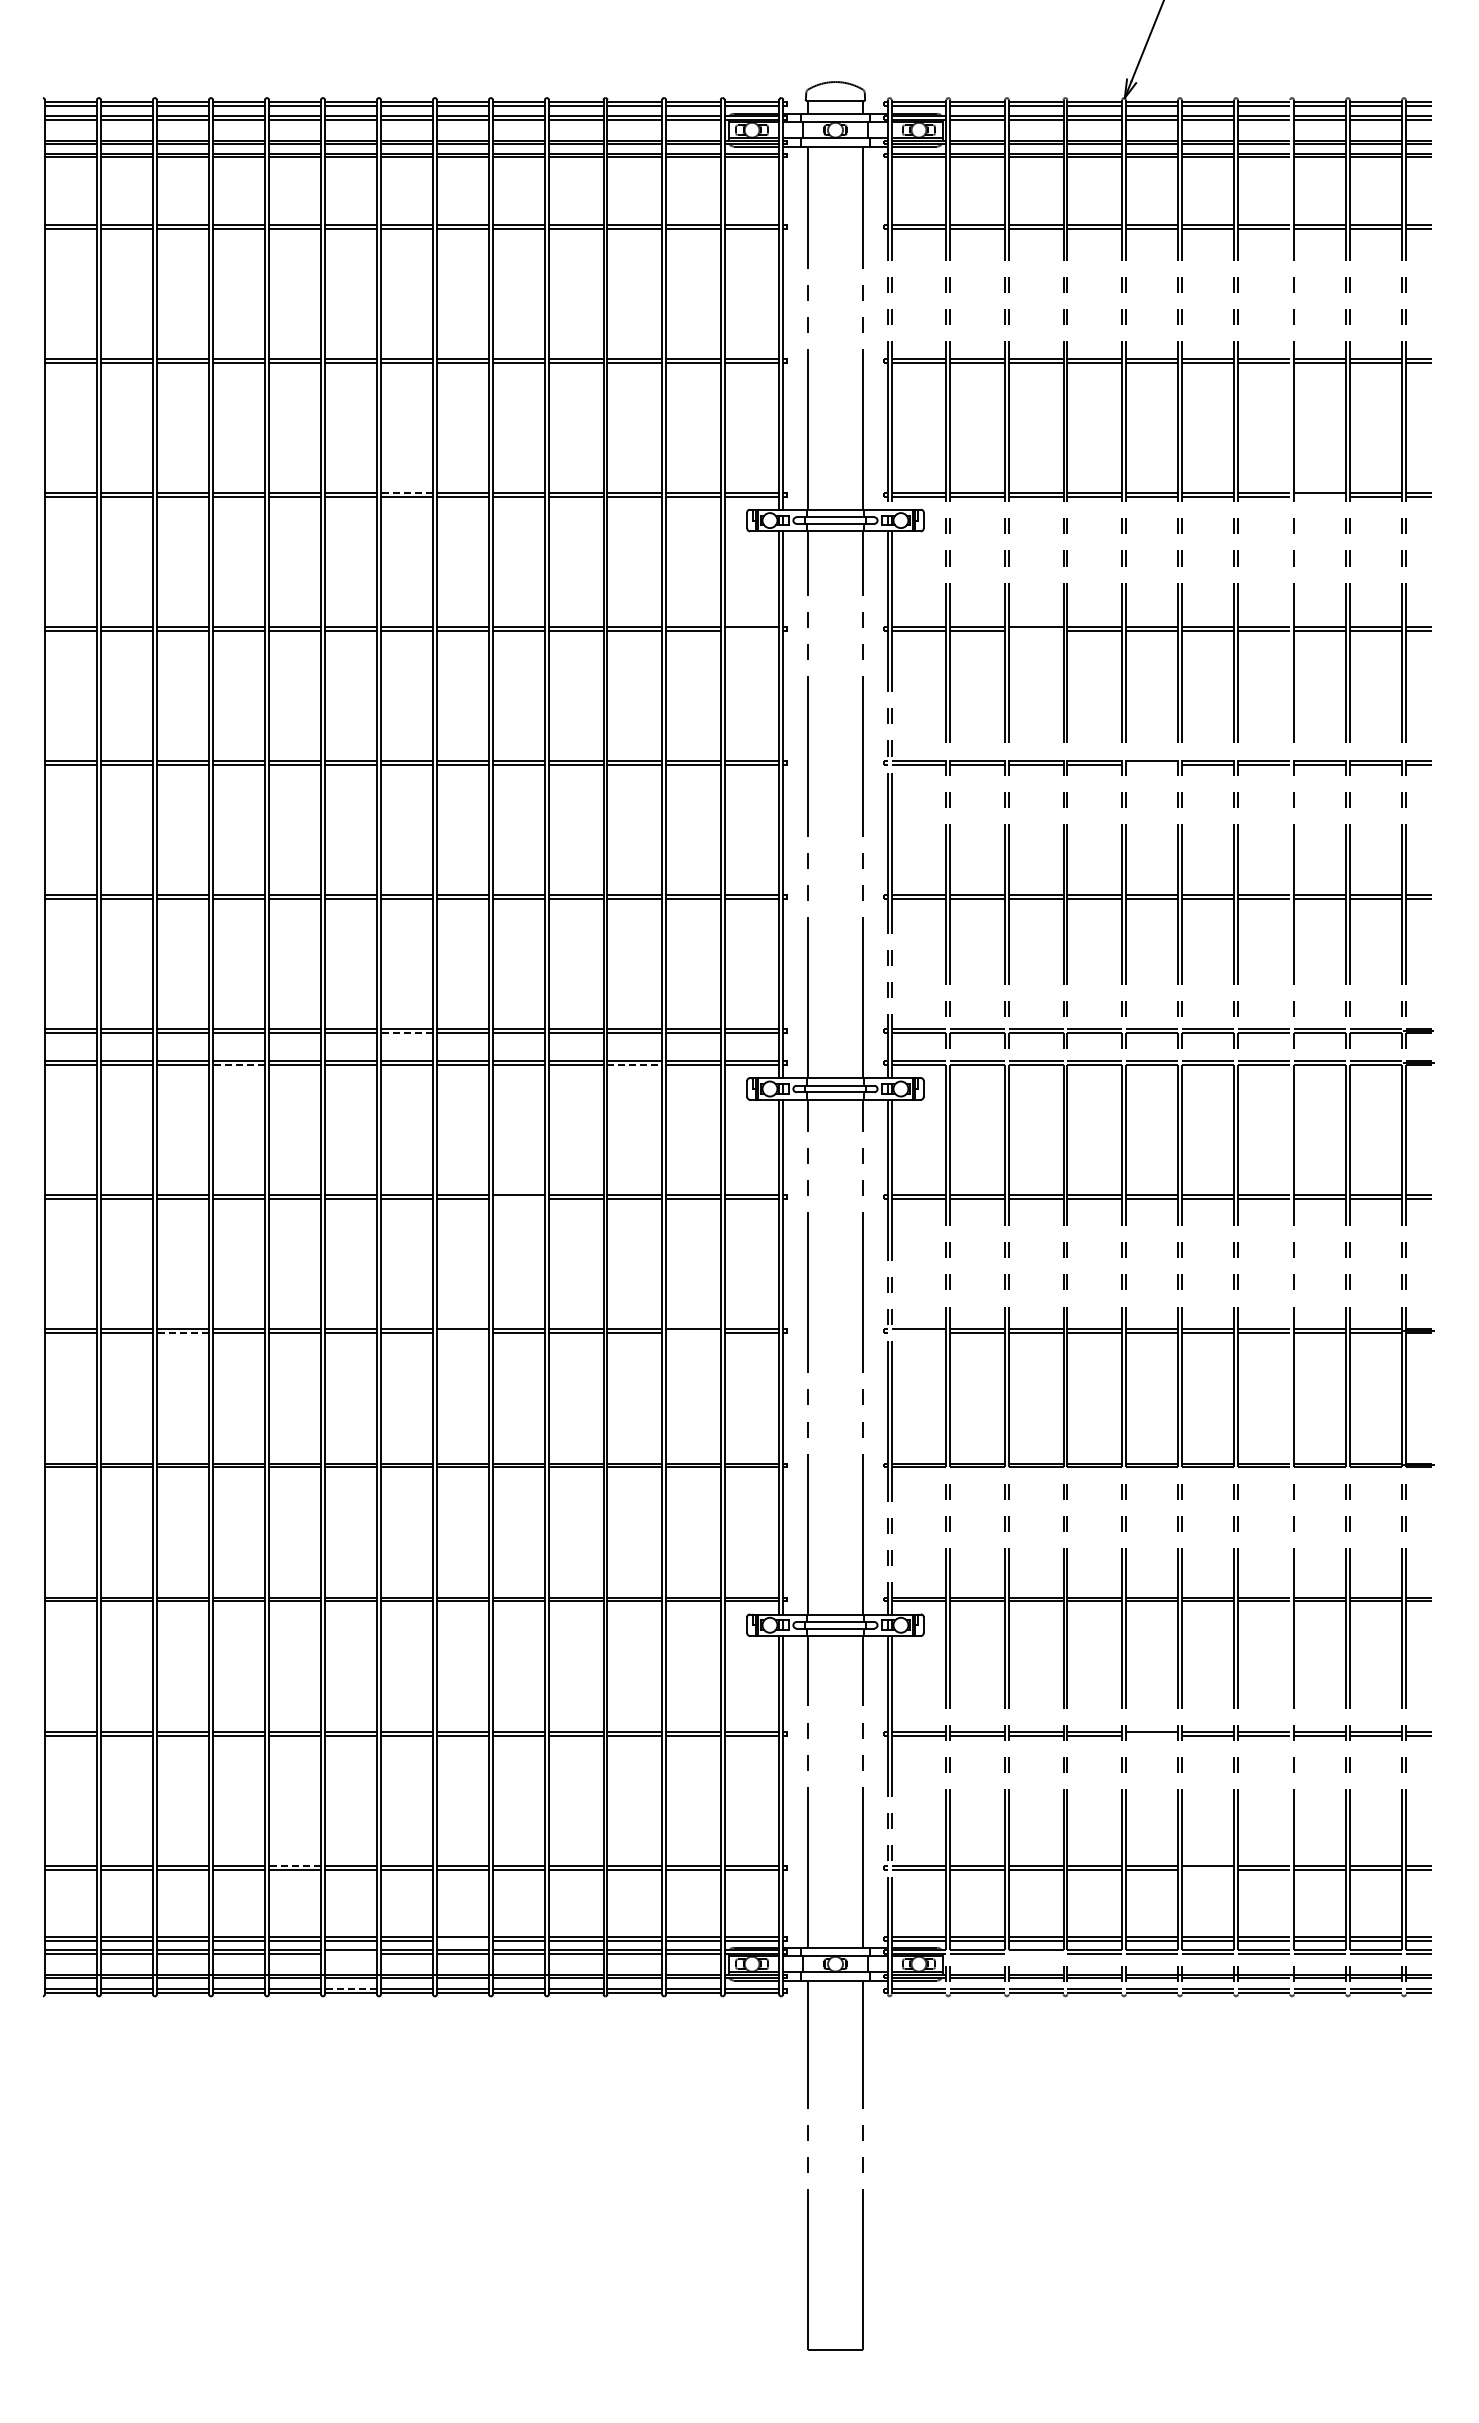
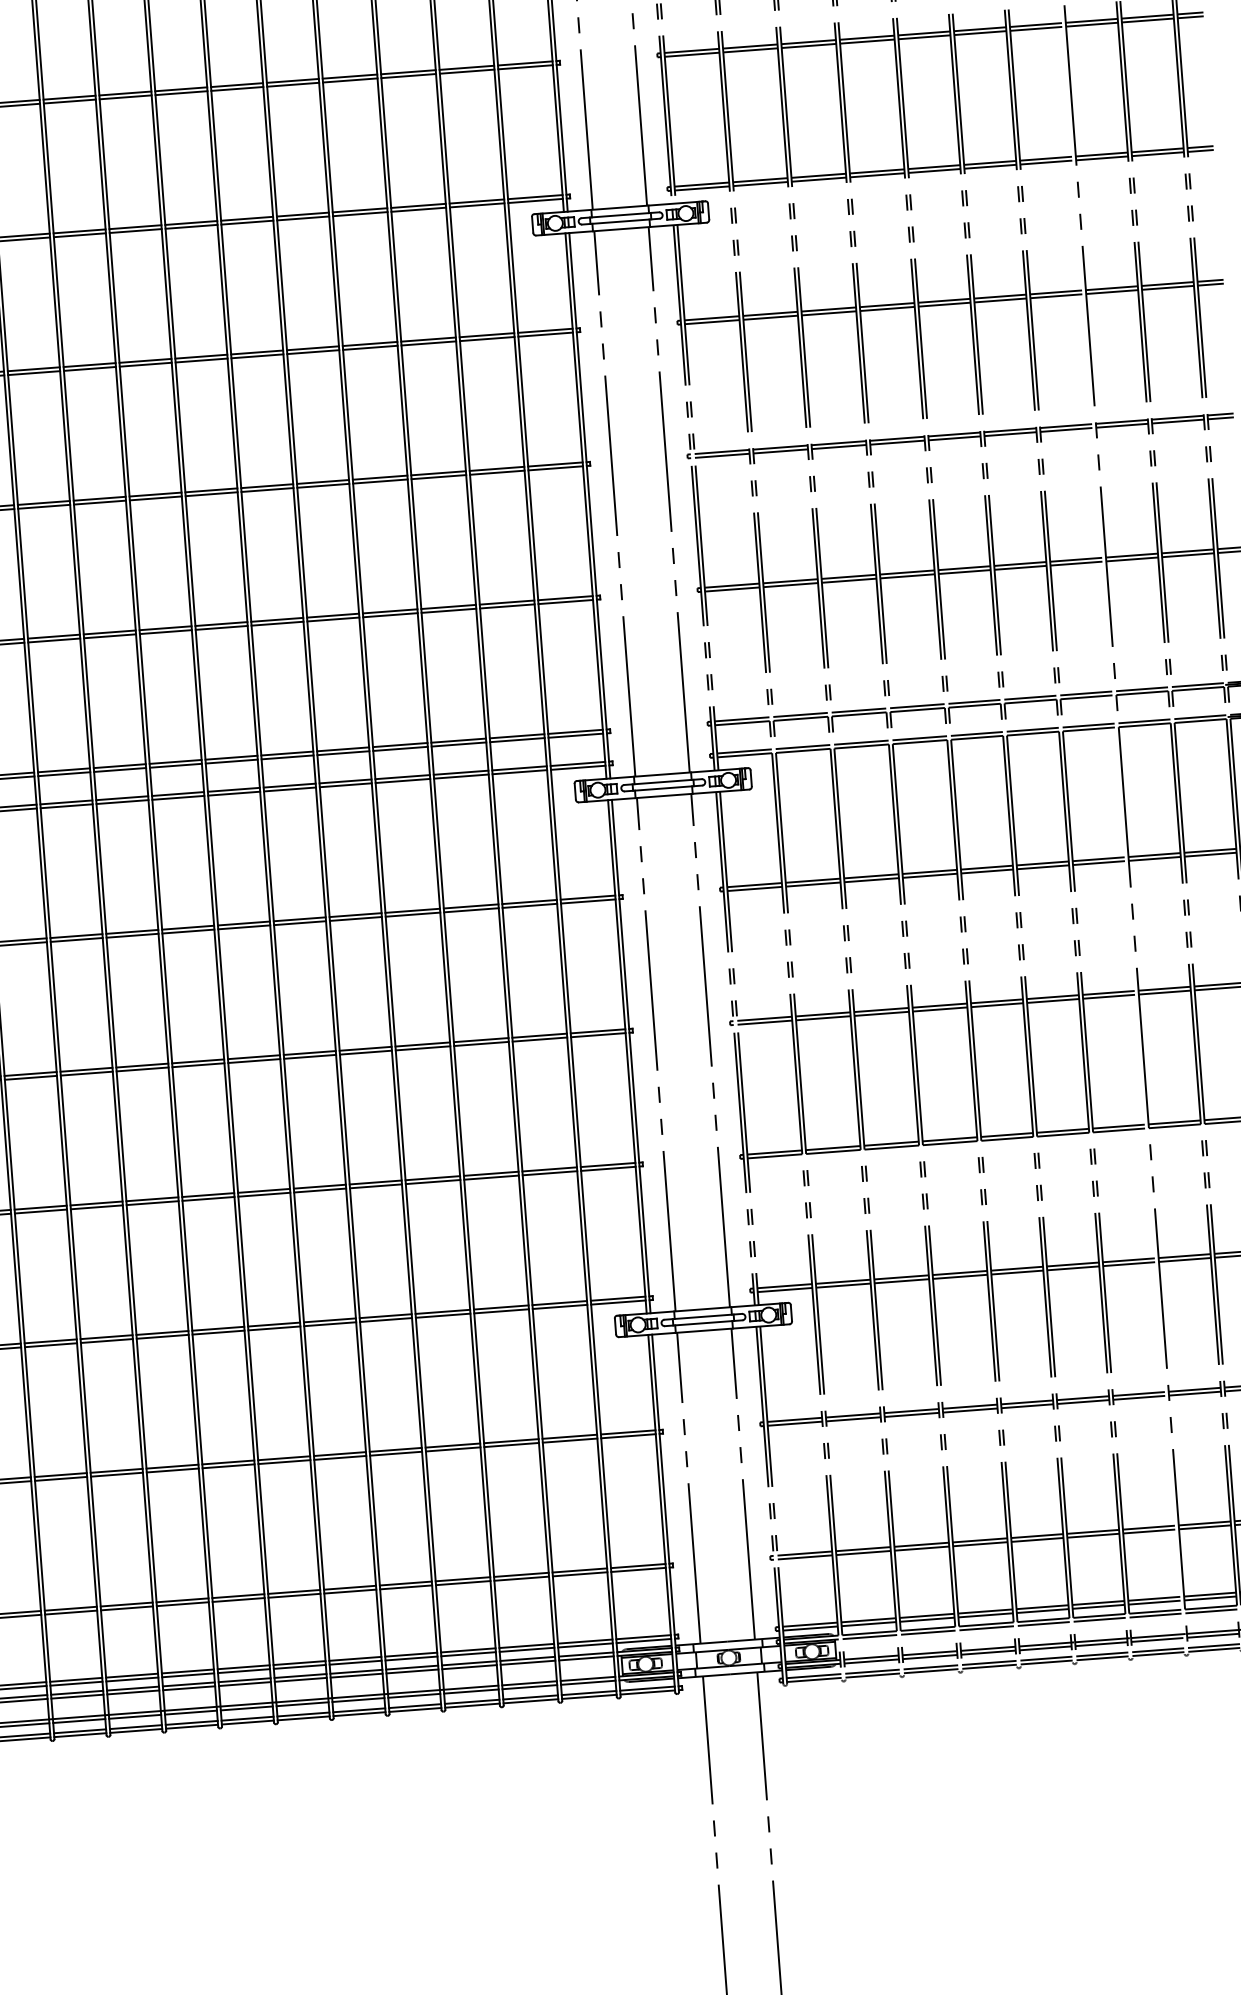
line: (406, 492) -> (190, 222), dashed -> solid
line: (1320, 496) -> (1102, 158), added
line: (751, 630) -> (545, 334), added
line: (1035, 630) -> (828, 313), added
line: (1151, 764) -> (954, 437), added
line: (406, 1033) -> (231, 762), dashed -> solid
line: (238, 1065) -> (66, 806), dashed -> solid
line: (635, 1065) -> (462, 776), dashed -> solid
line: (518, 1199) -> (355, 919), added
line: (182, 1333) -> (30, 1078), dashed -> solid
line: (462, 1333) -> (309, 1057), added
line: (693, 1333) -> (540, 1039), added
line: (918, 1333) -> (764, 1022), added
line: (1151, 1735) -> (1026, 1406), added
line: (294, 1865) -> (182, 1600), dashed -> solid
line: (1207, 1869) -> (1092, 1535), added
line: (462, 1940) -> (355, 1662), added
line: (350, 1953) -> (244, 1683), added
line: (1035, 1953) -> (927, 1632), added
line: (350, 1988) -> (247, 1718), dashed -> solid

